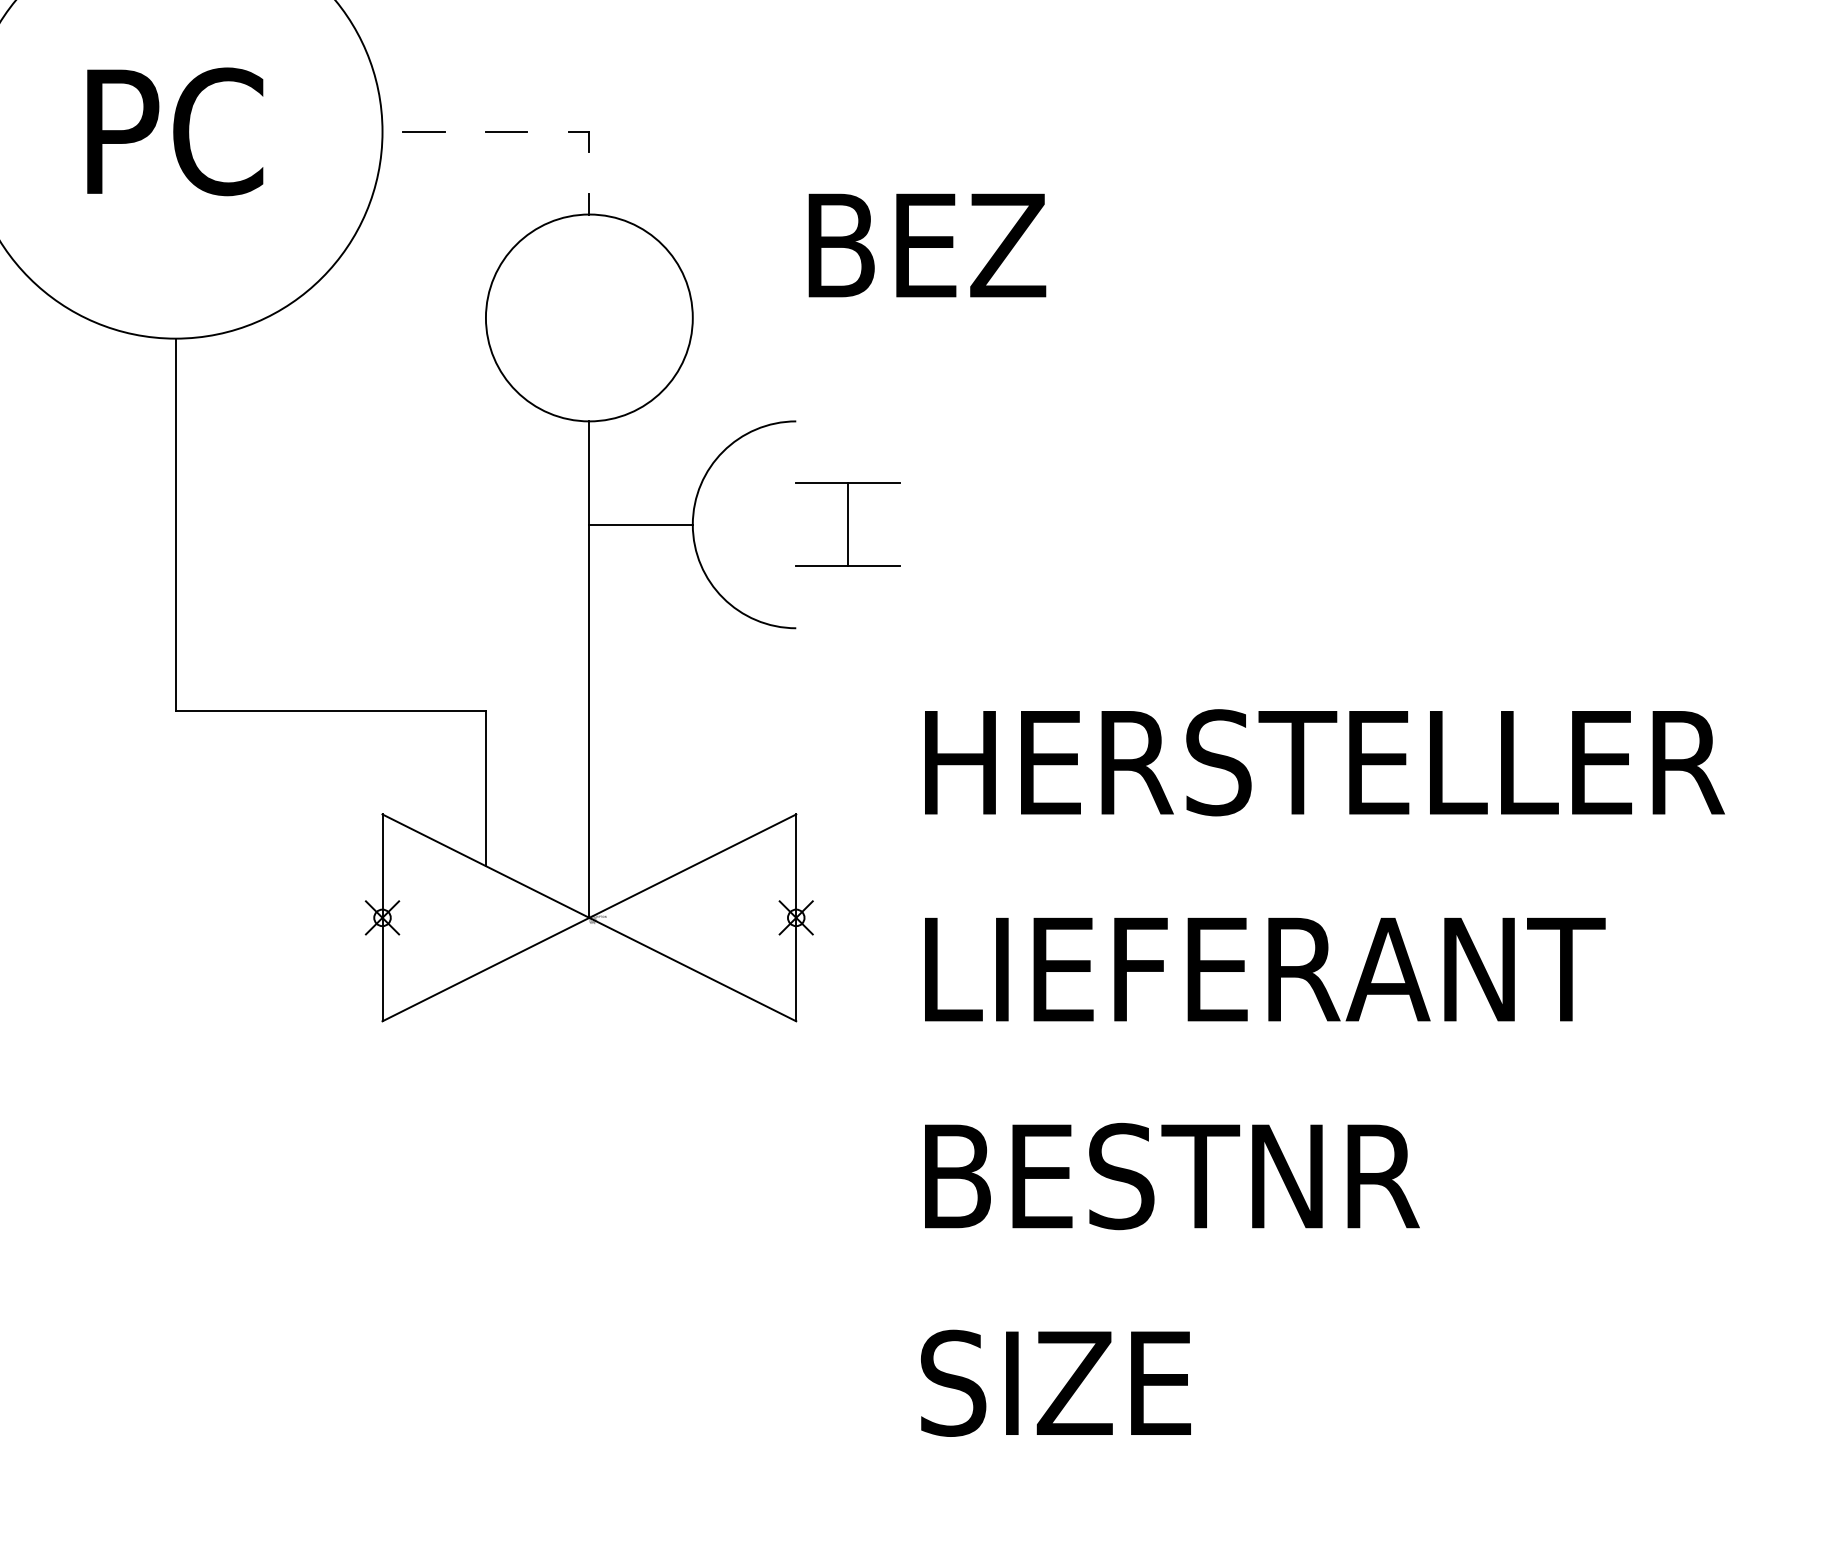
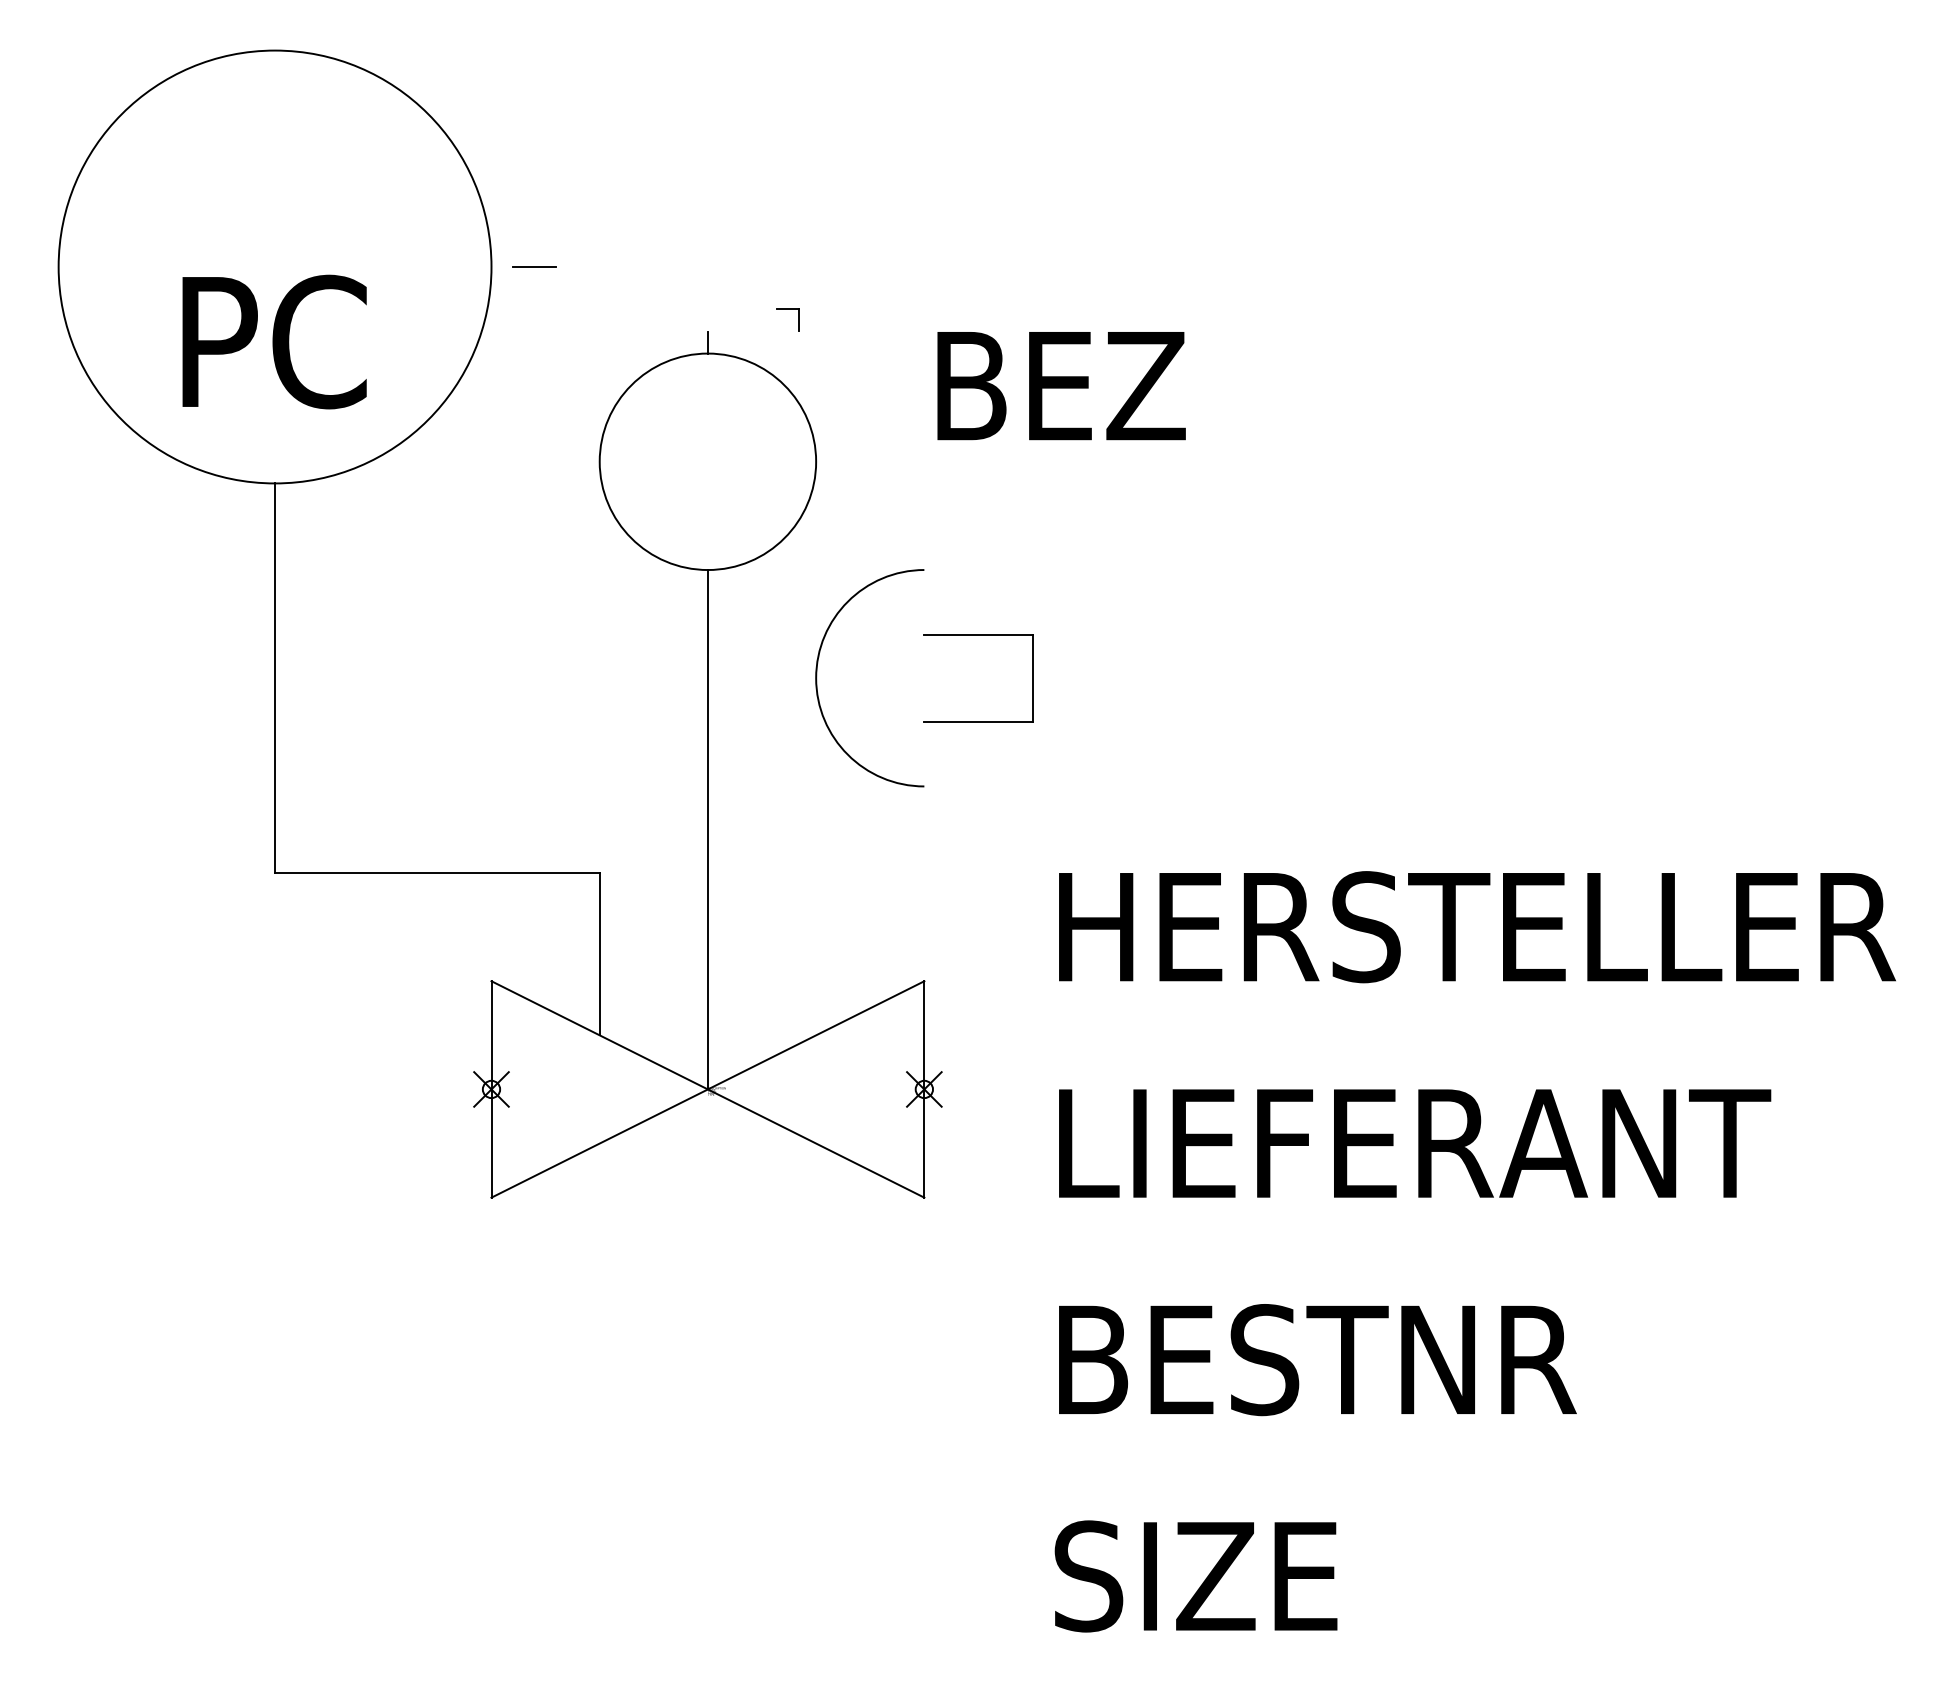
text: (175, 131) -> (274, 341), moved
line: (506, 132) -> (621, 267), removed
part: (578, 132) -> (787, 309), moved
line: (847, 524) -> (1033, 677), moved
line: (640, 525) -> (761, 678), removed

